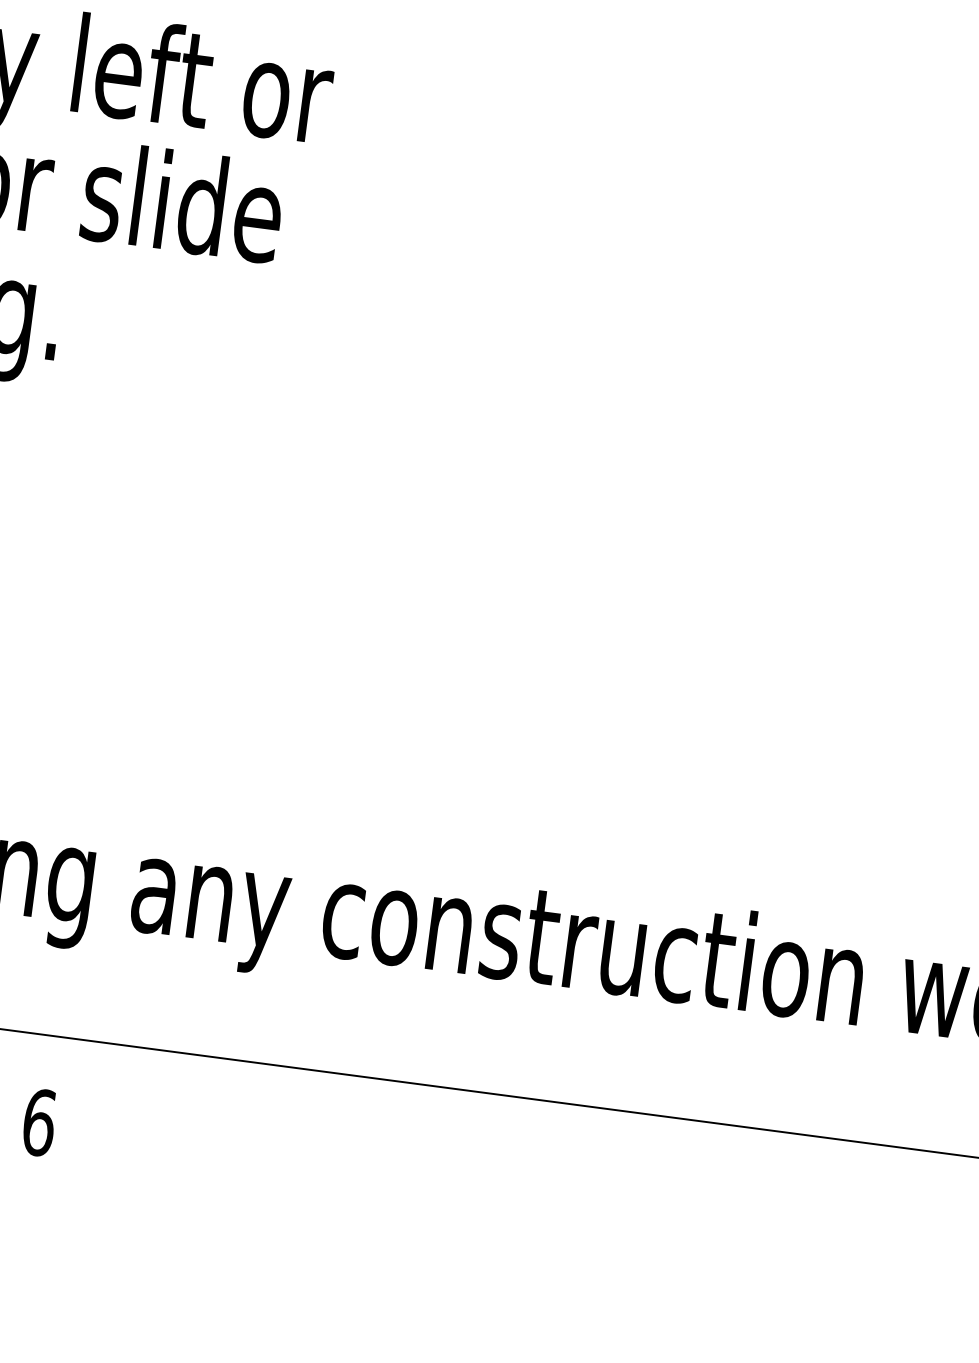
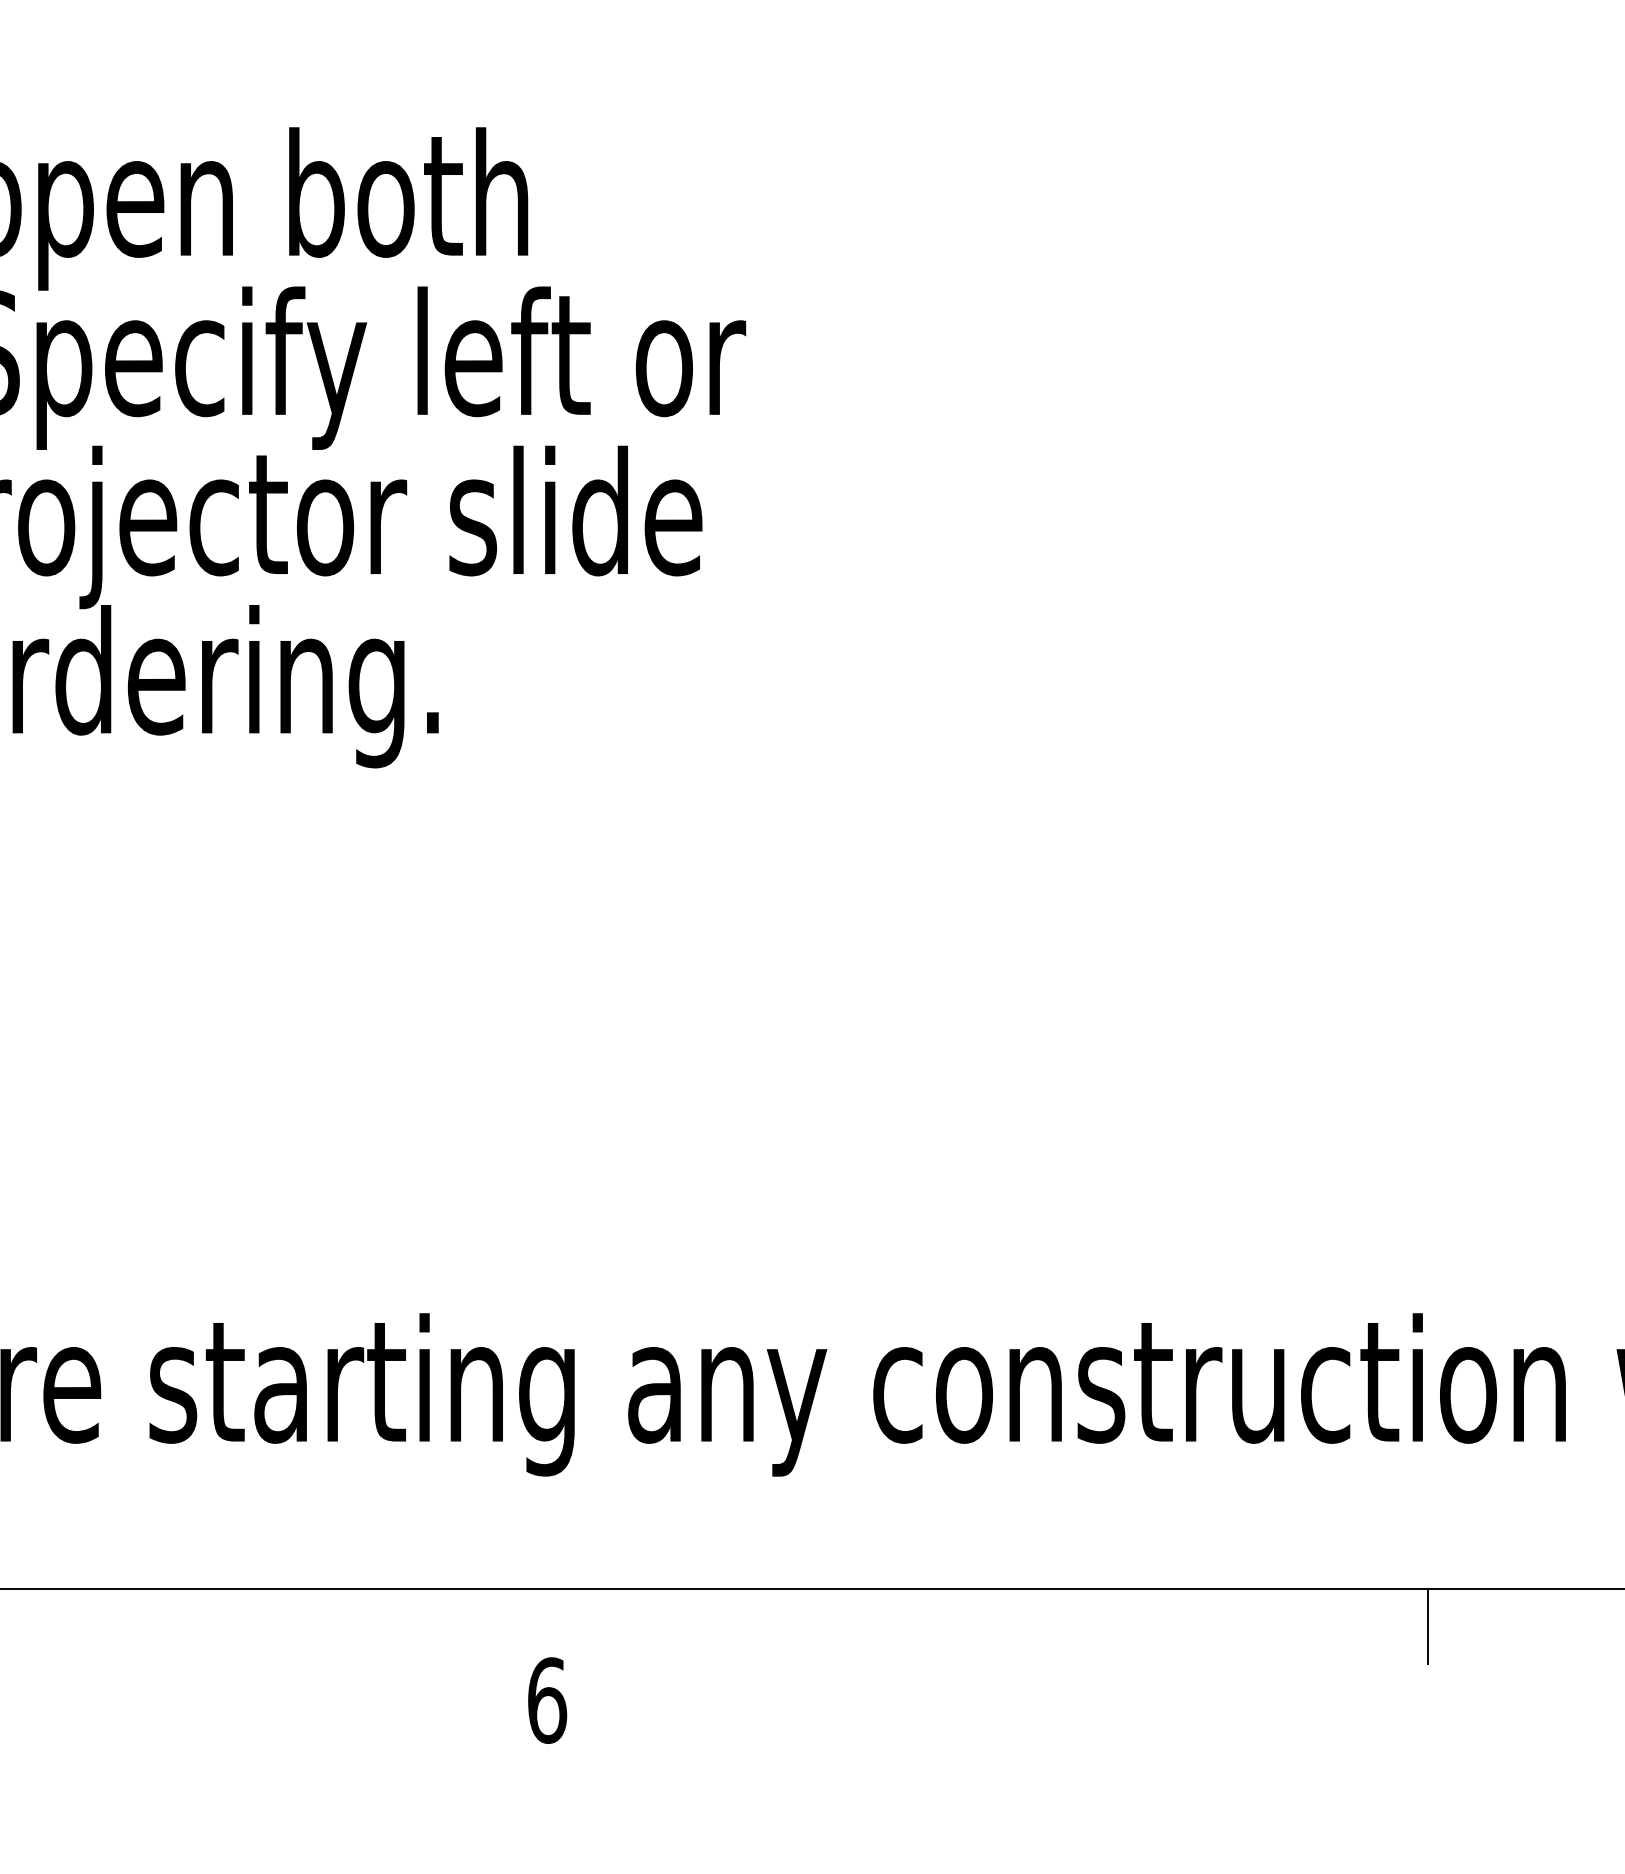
line: (730, 1155) -> (1428, 1626), added

